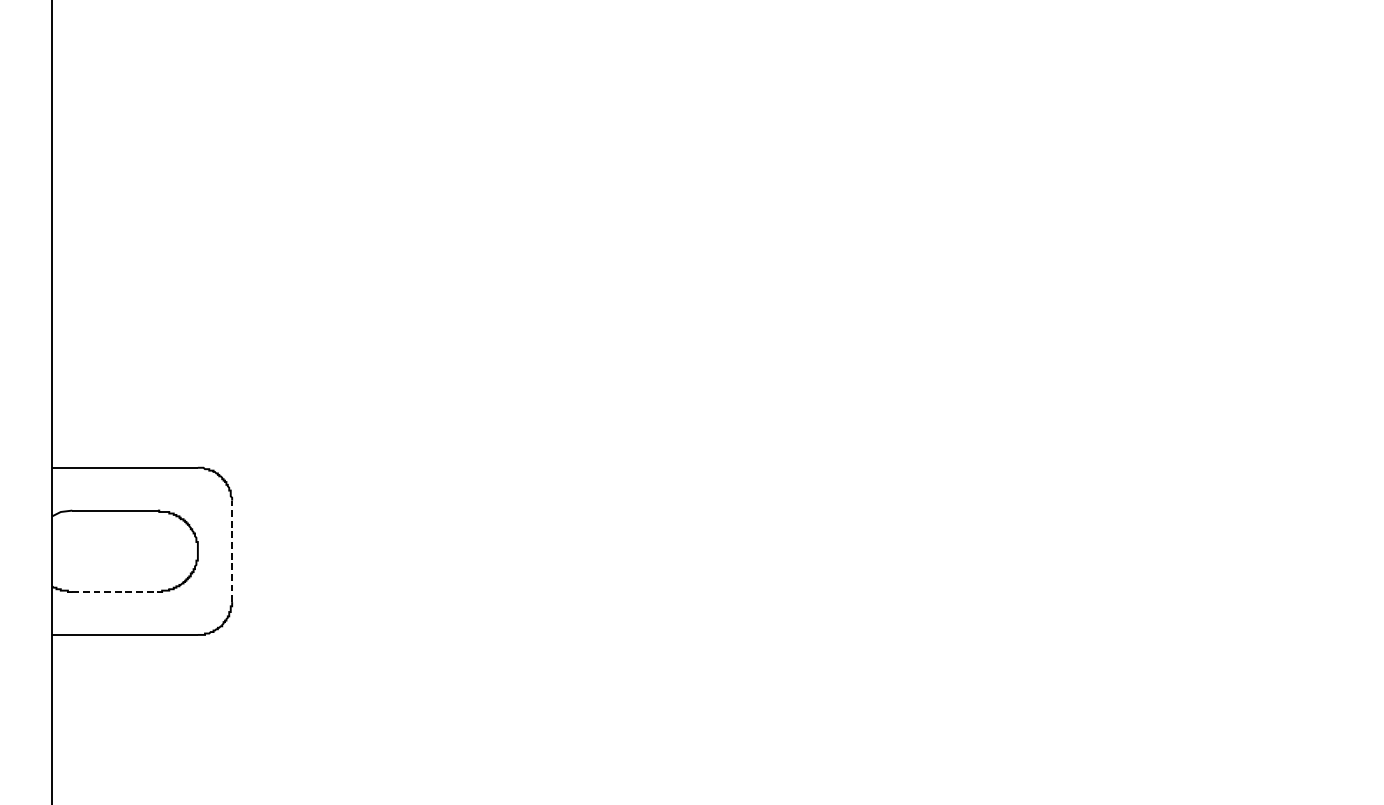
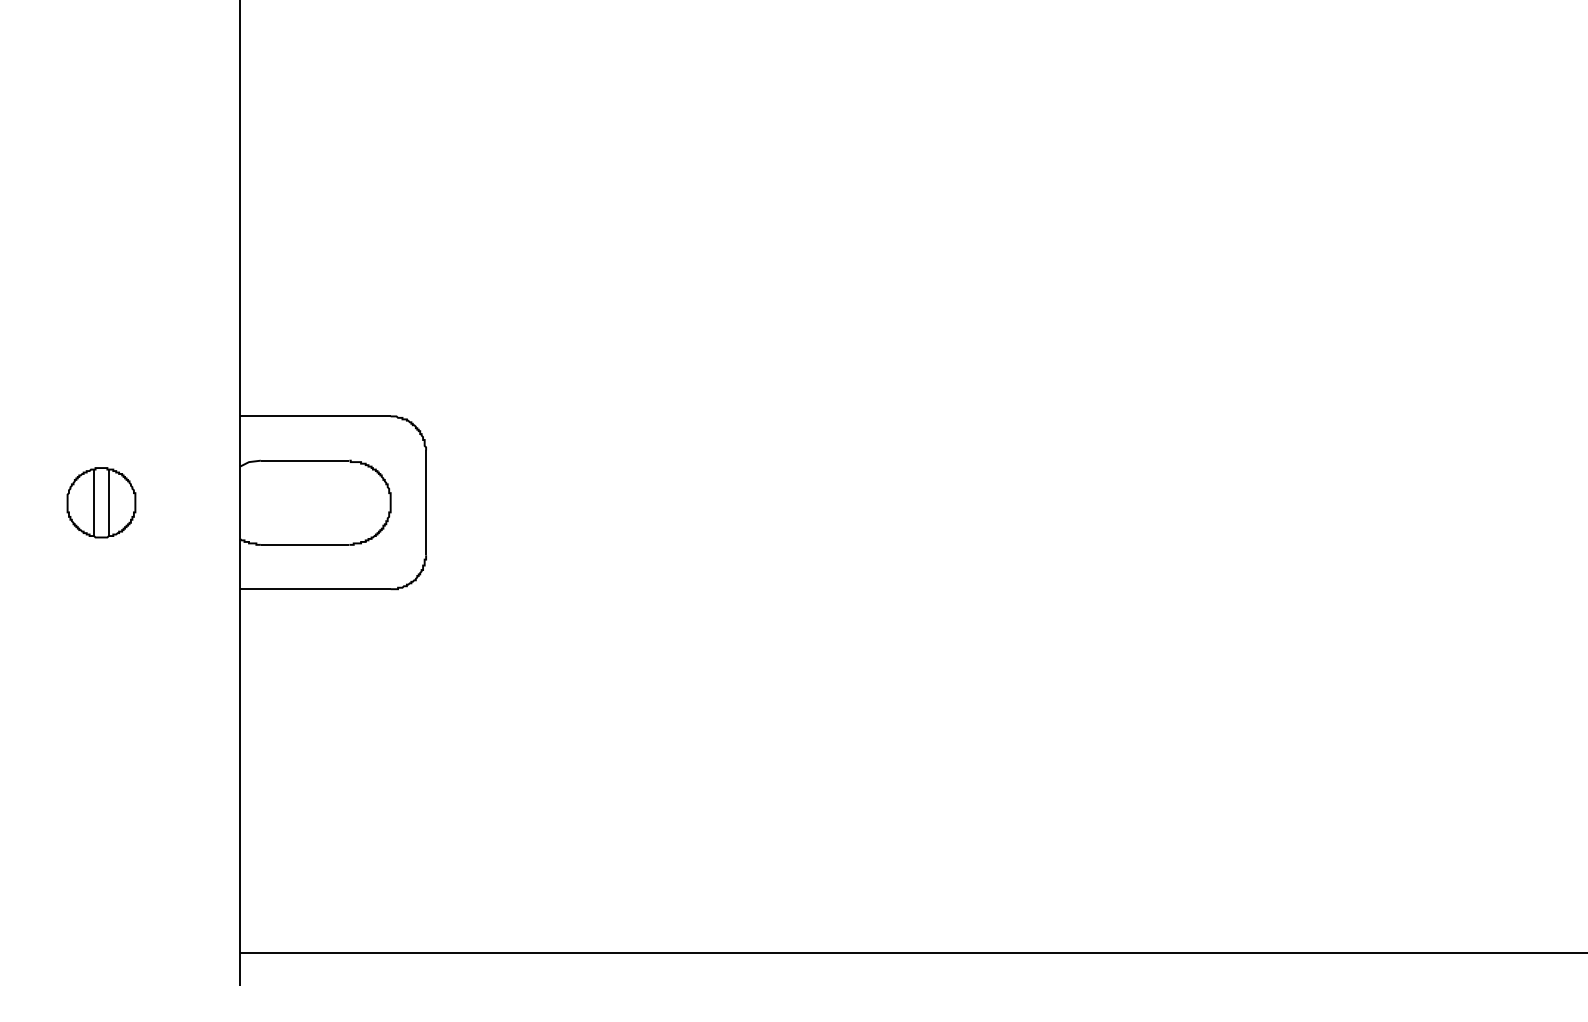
line: (232, 551) -> (426, 502), dashed -> solid
line: (115, 591) -> (305, 544), dashed -> solid

